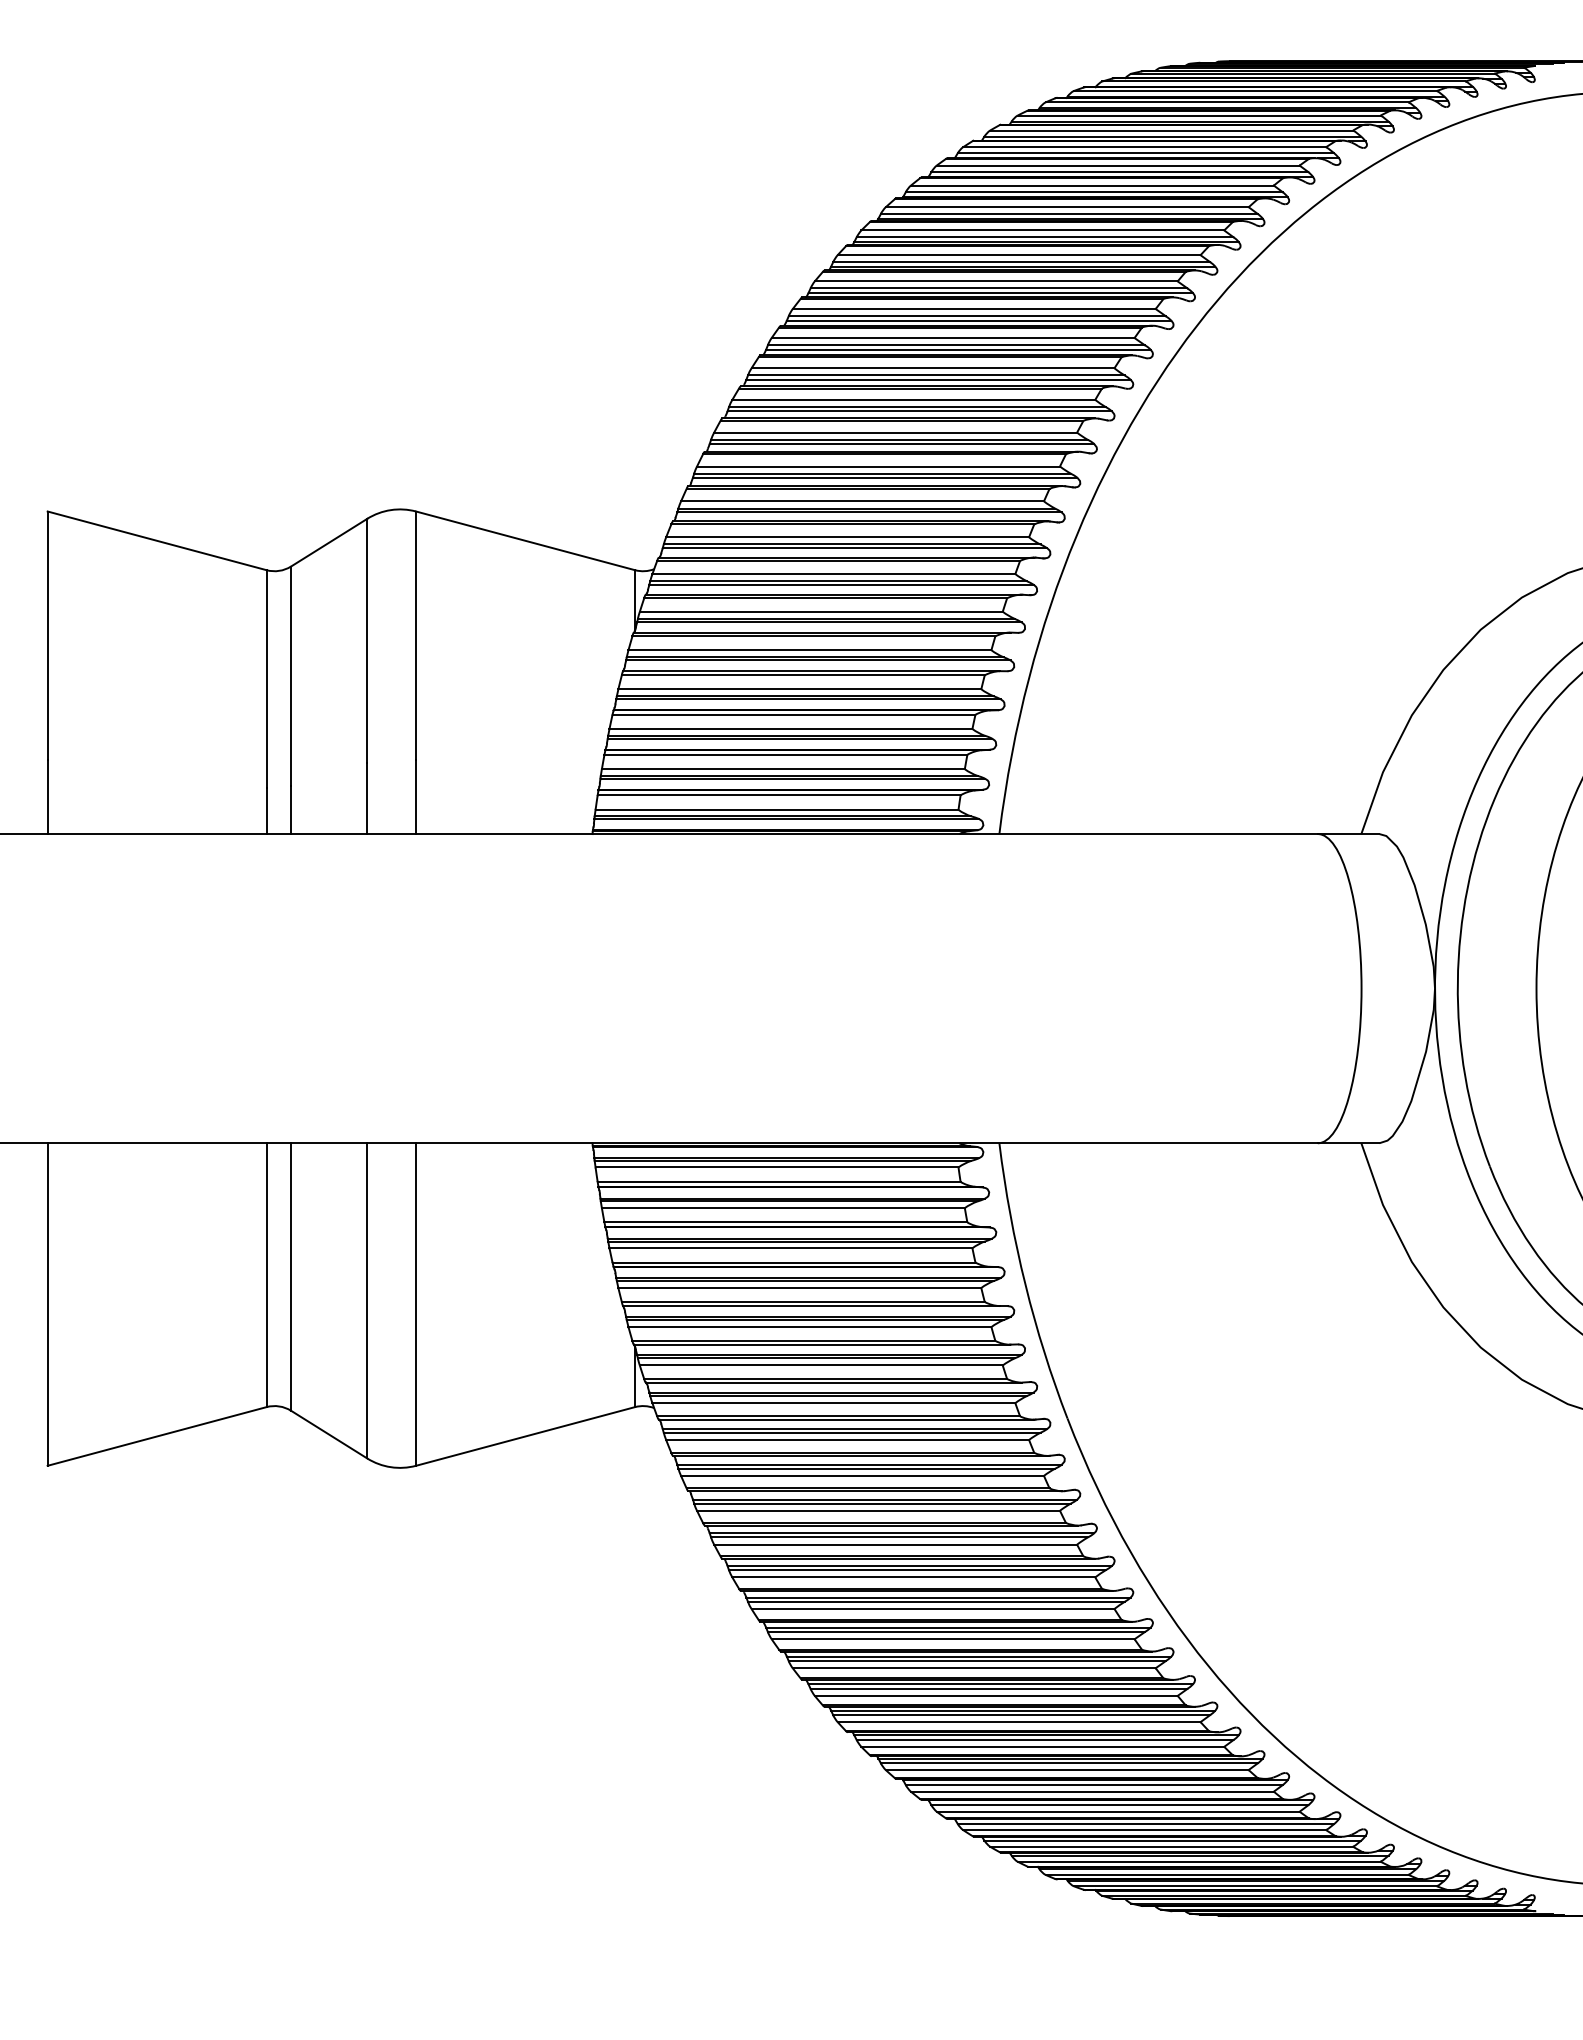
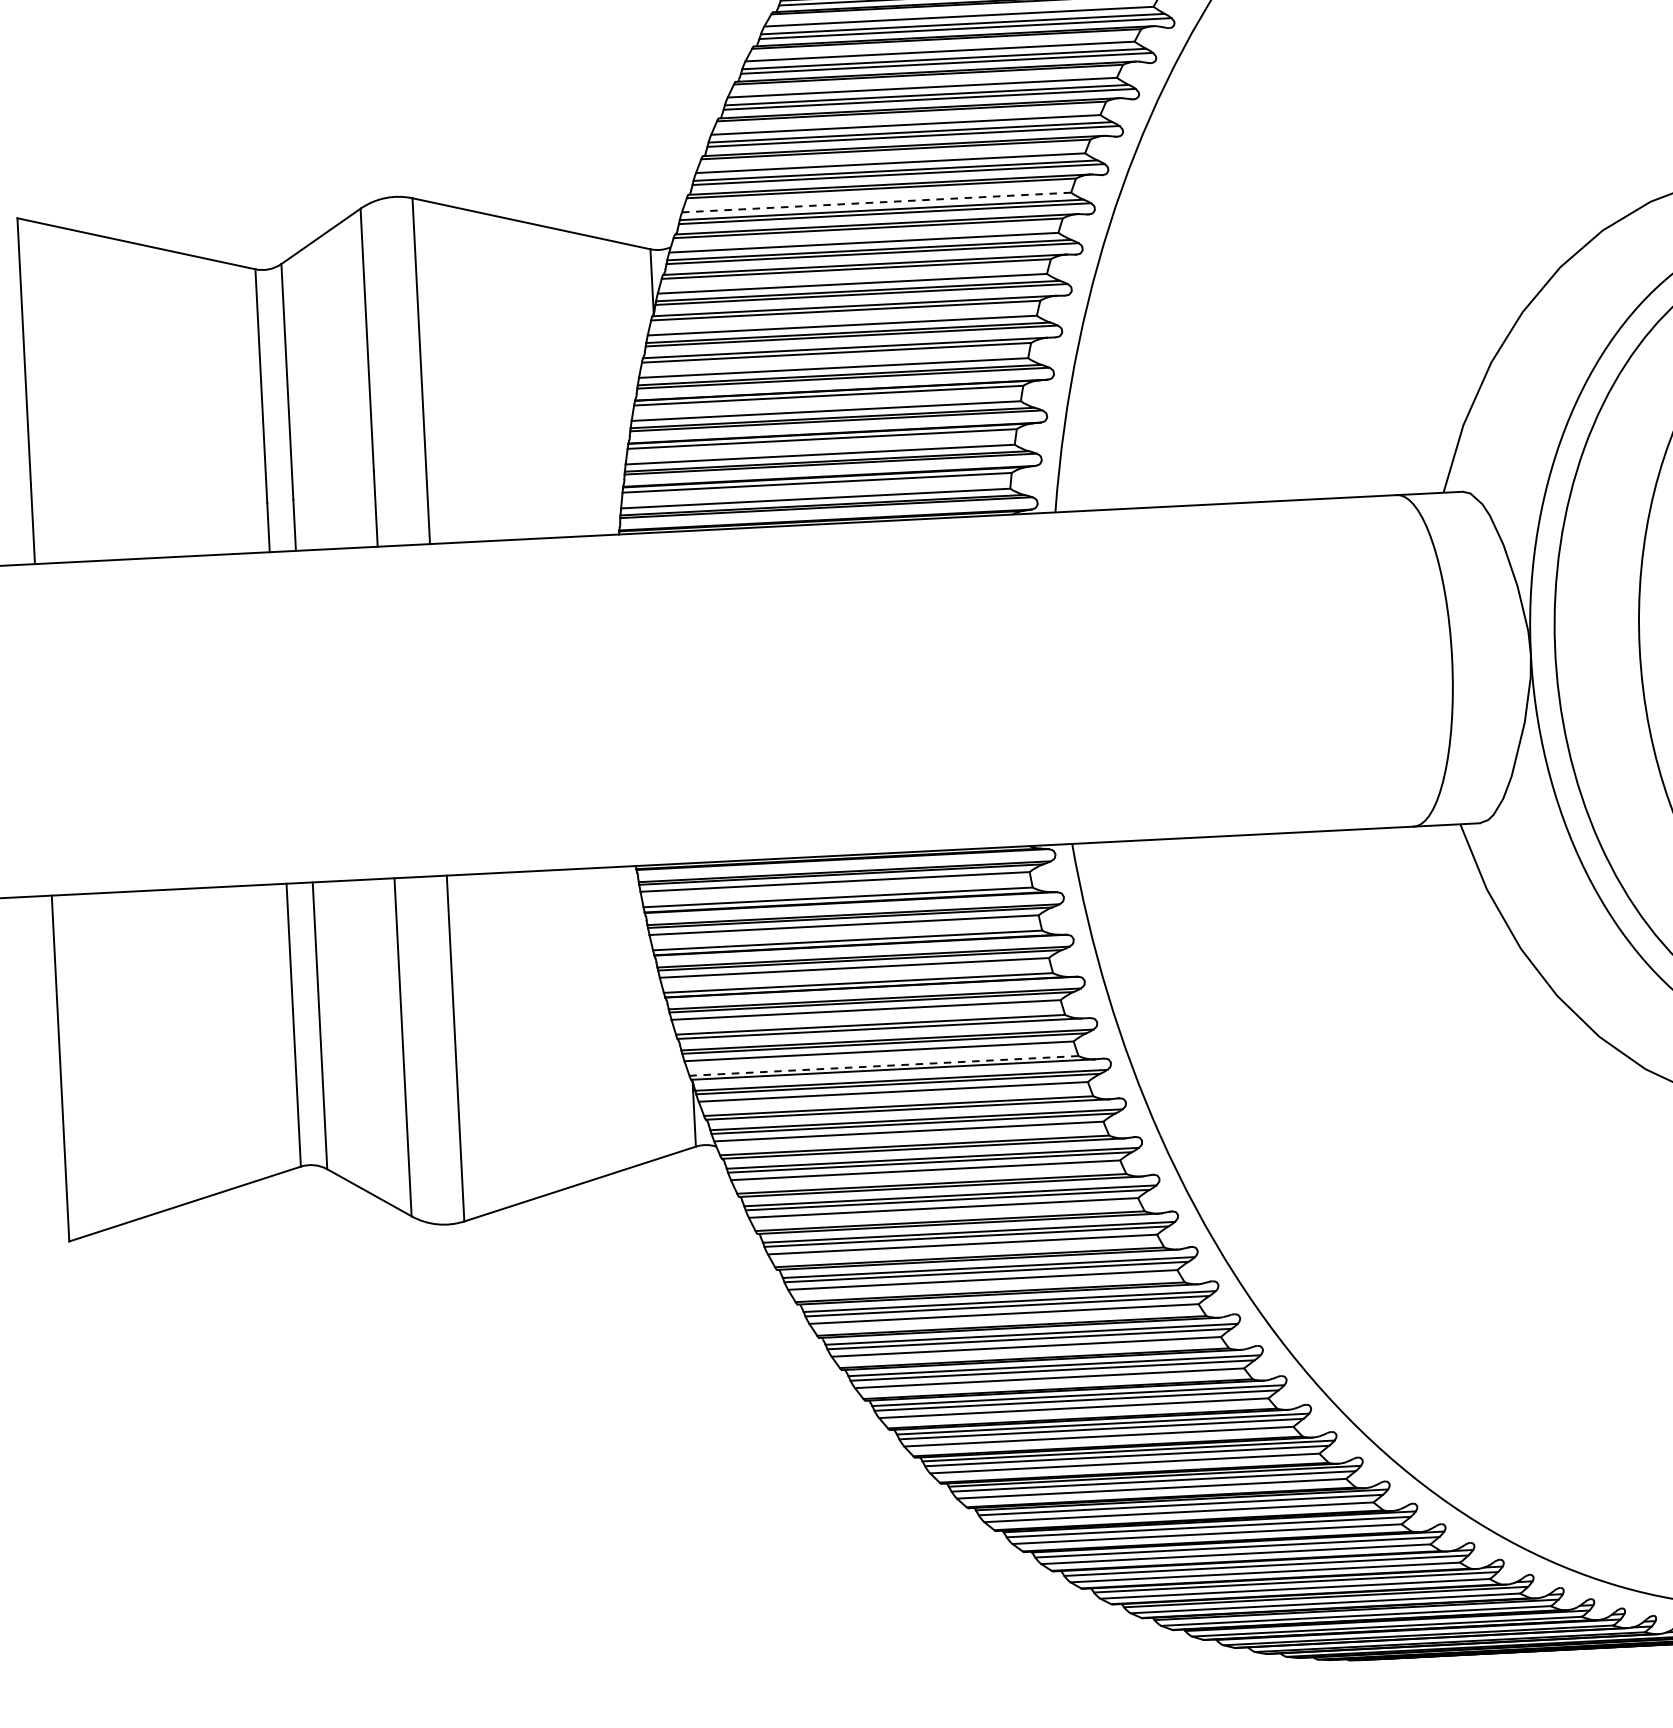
line: (847, 537) -> (876, 202), solid -> dashed
line: (813, 1340) -> (883, 1065), solid -> dashed

